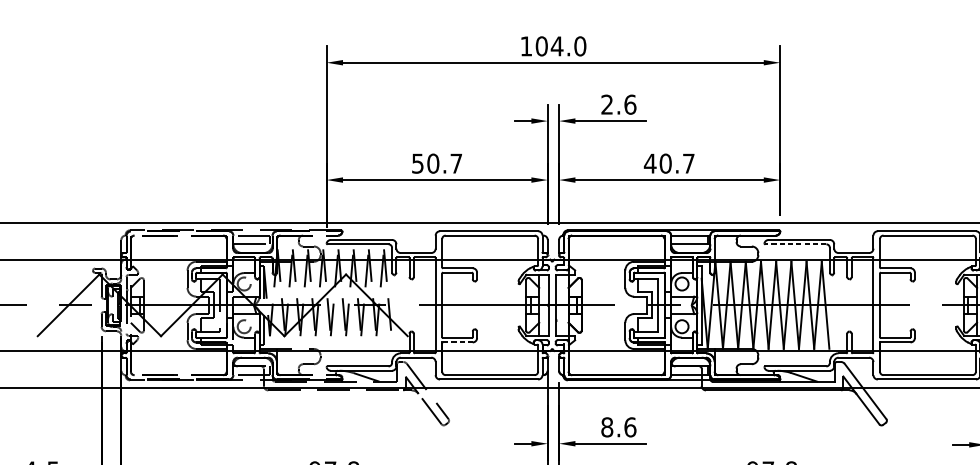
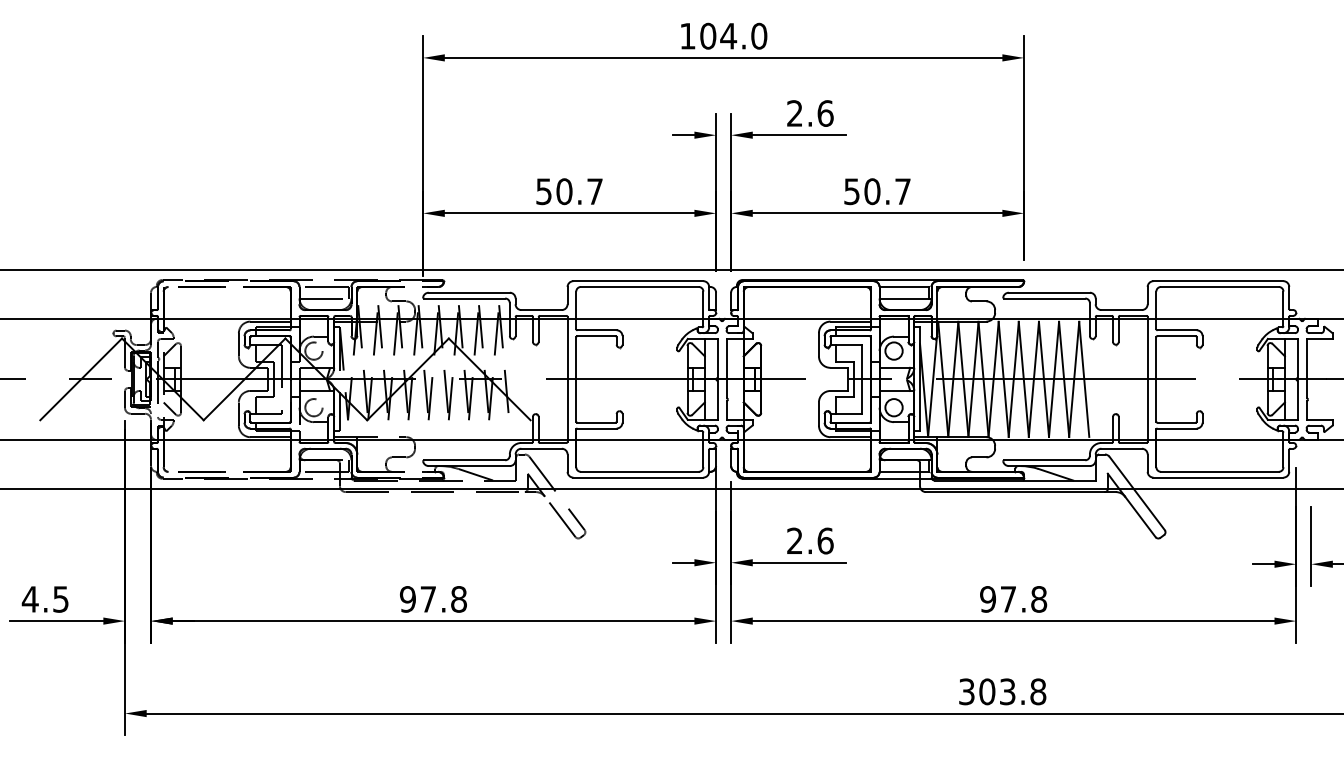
text: (649, 163) -> (851, 191), 40.7 -> 50.7
line: (795, 244) -> (1044, 298), dashed -> solid
line: (458, 342) -> (597, 428), dashed -> solid
text: (606, 426) -> (794, 540), 8.6 -> 2.6

